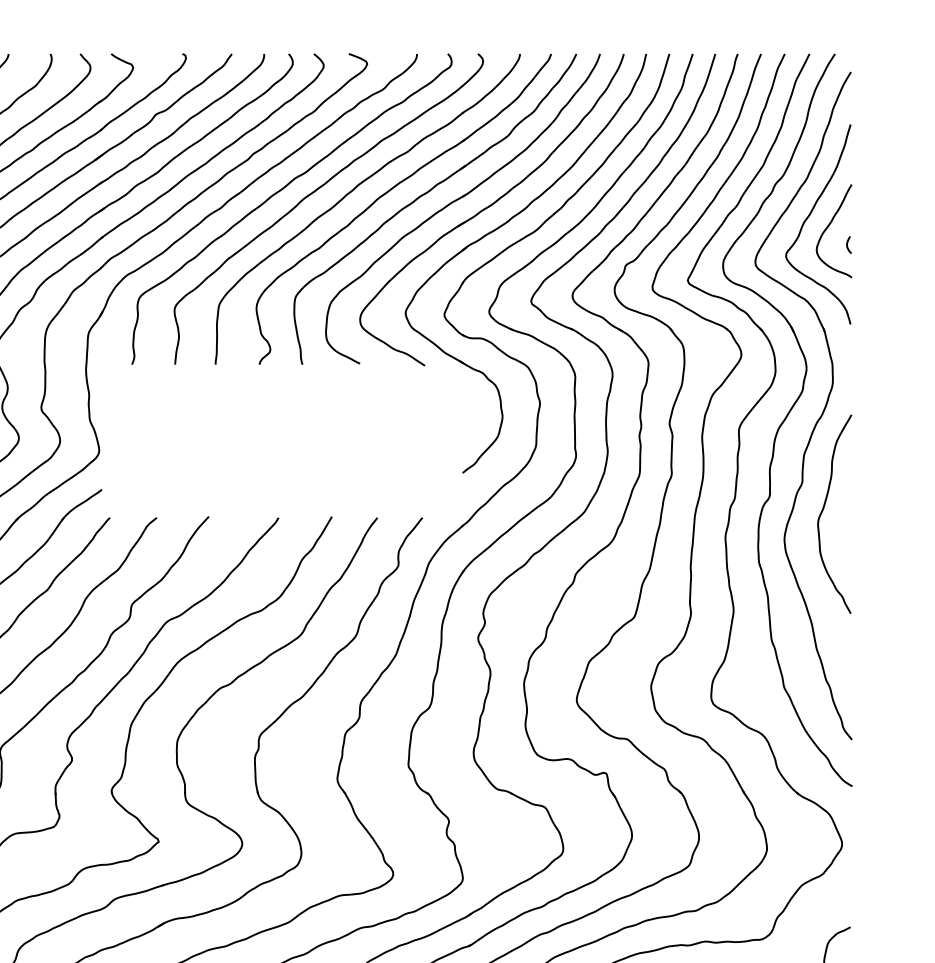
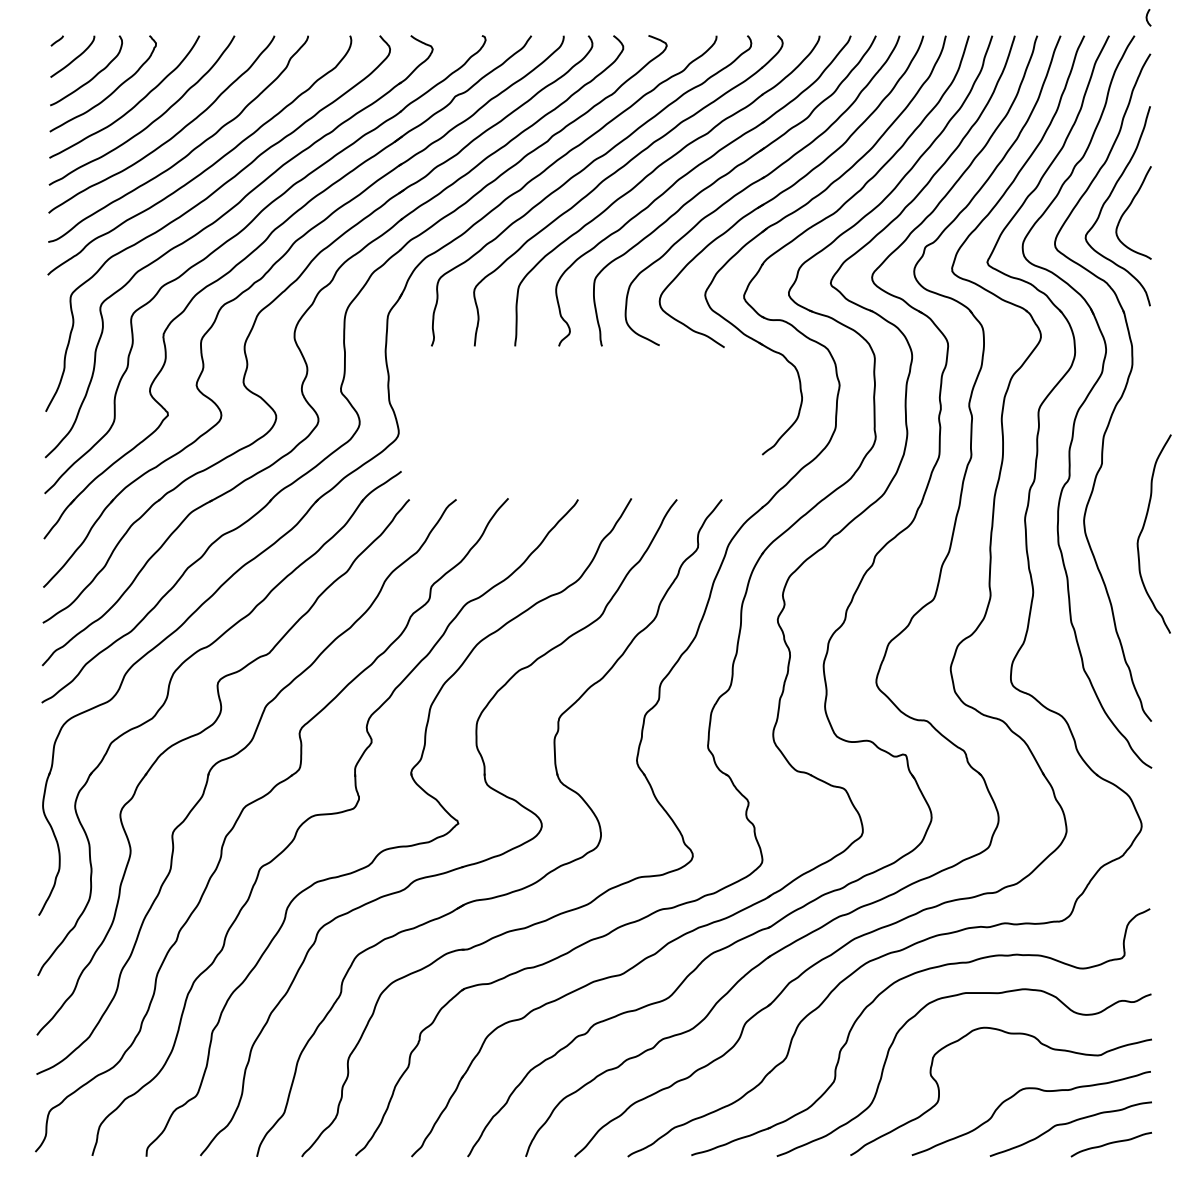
curve: (847, 244) -> (1147, 17), moved
curve: (823, 509) -> (1143, 529), moved

